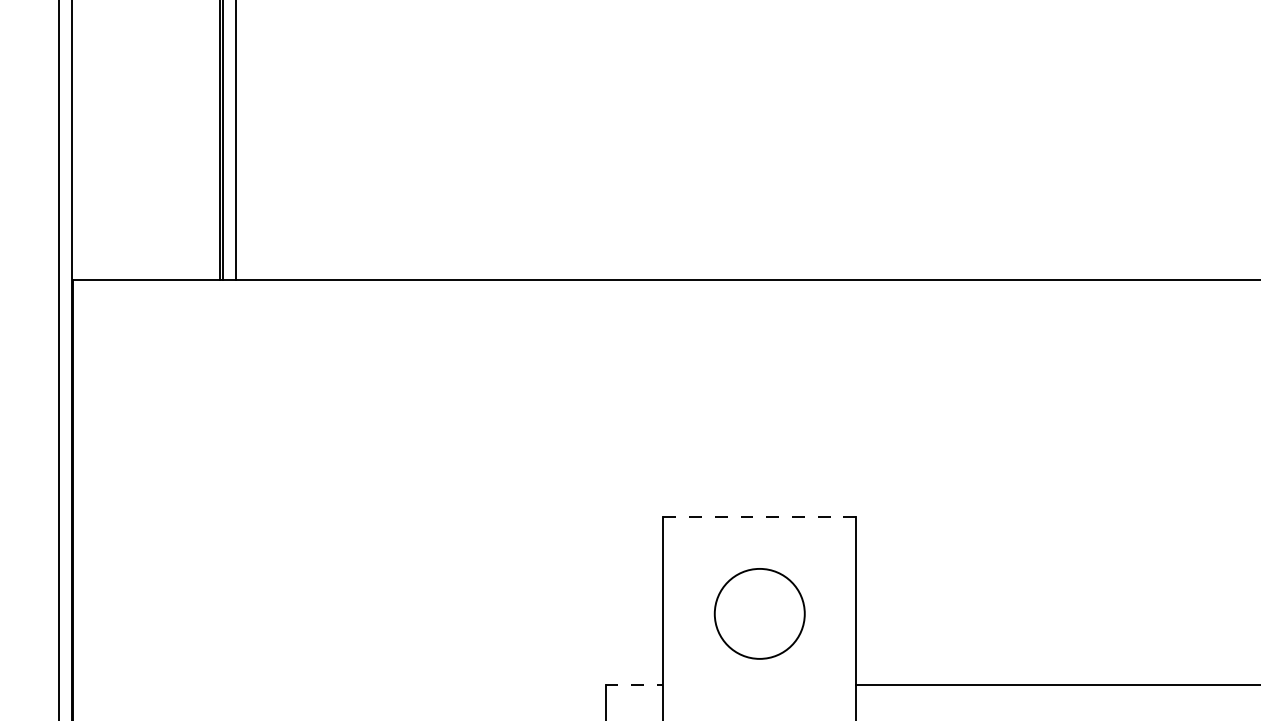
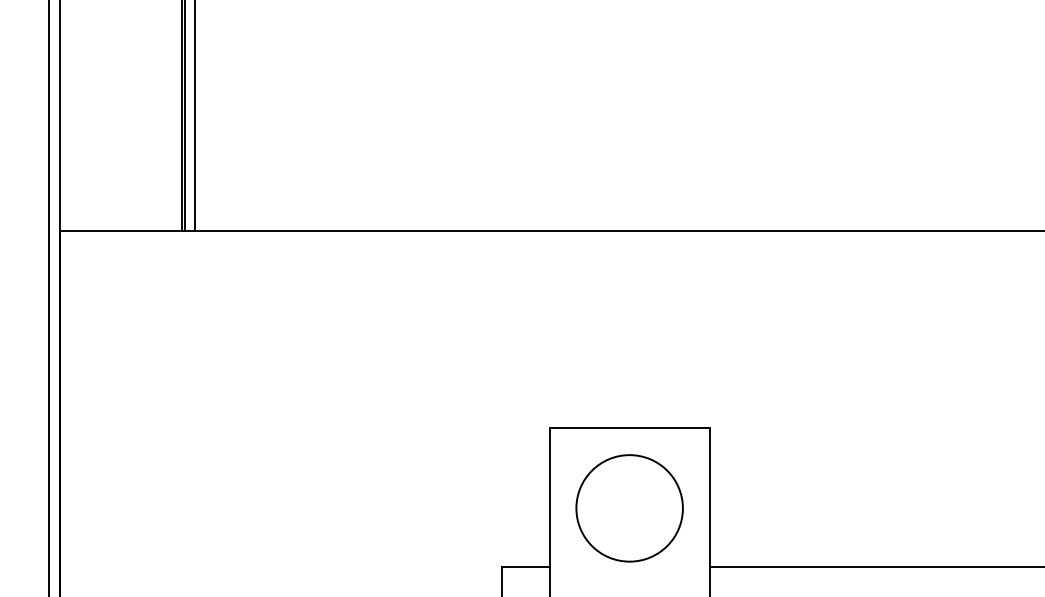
line: (759, 517) -> (629, 428), dashed -> solid
circle: (759, 613) -> (629, 508), size x1.43
line: (634, 684) -> (525, 566), dashed -> solid

